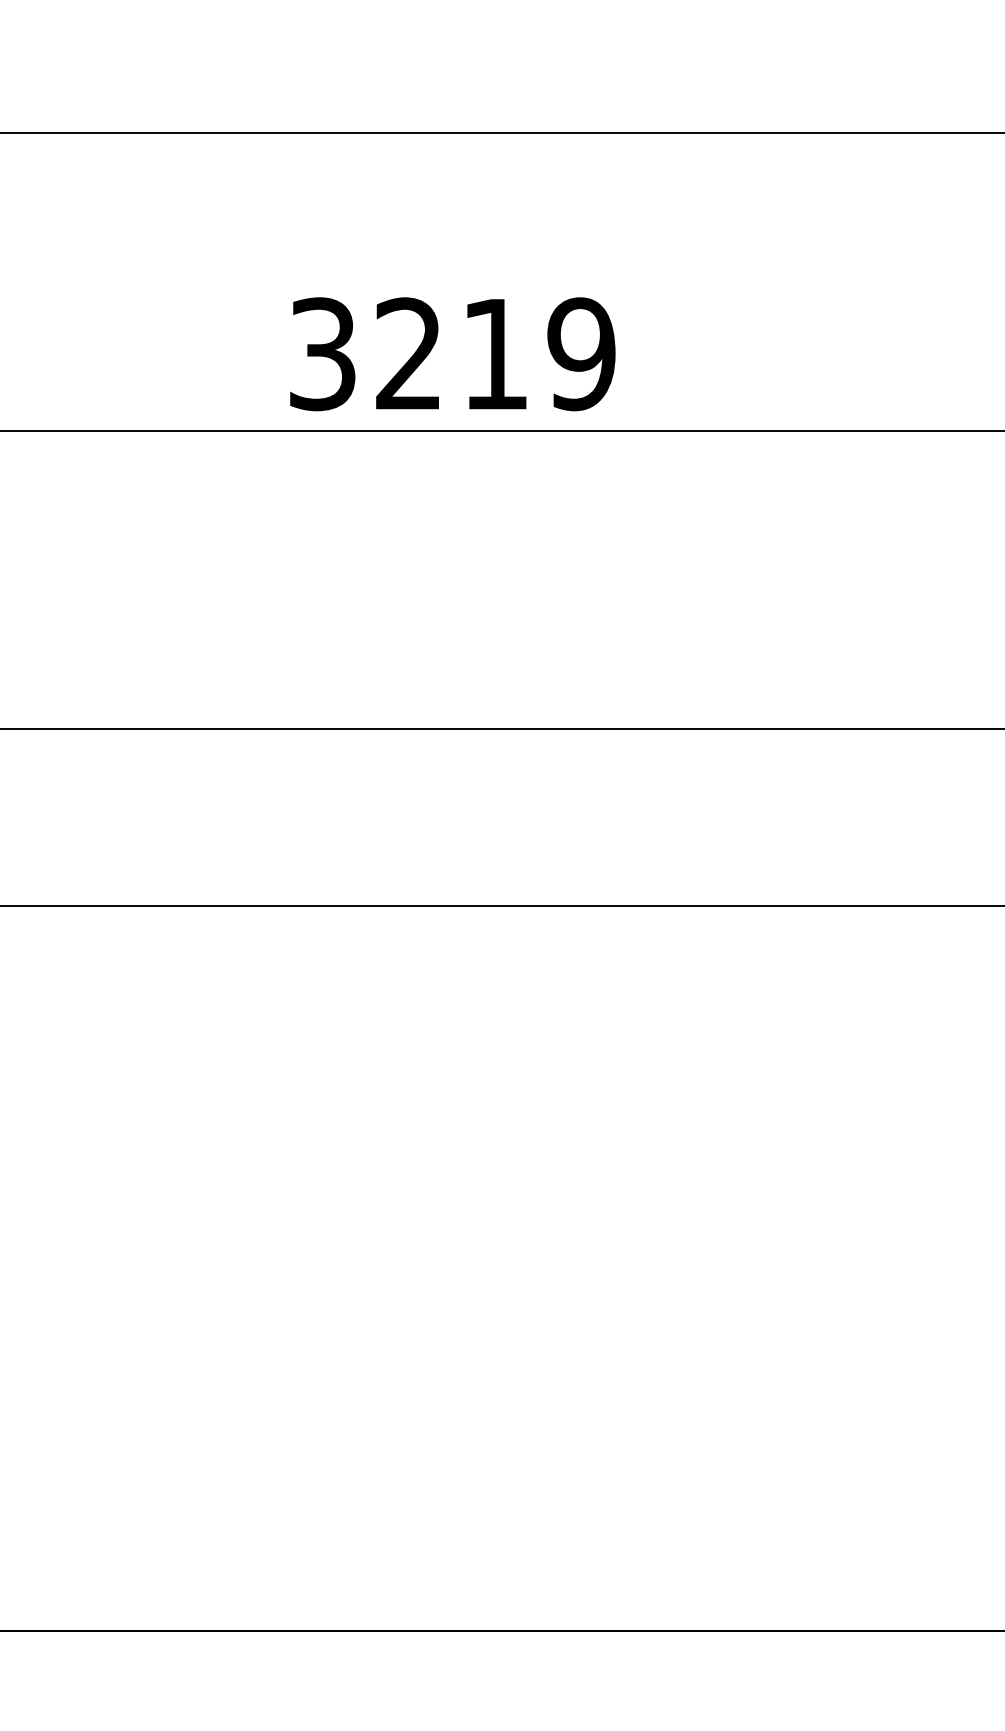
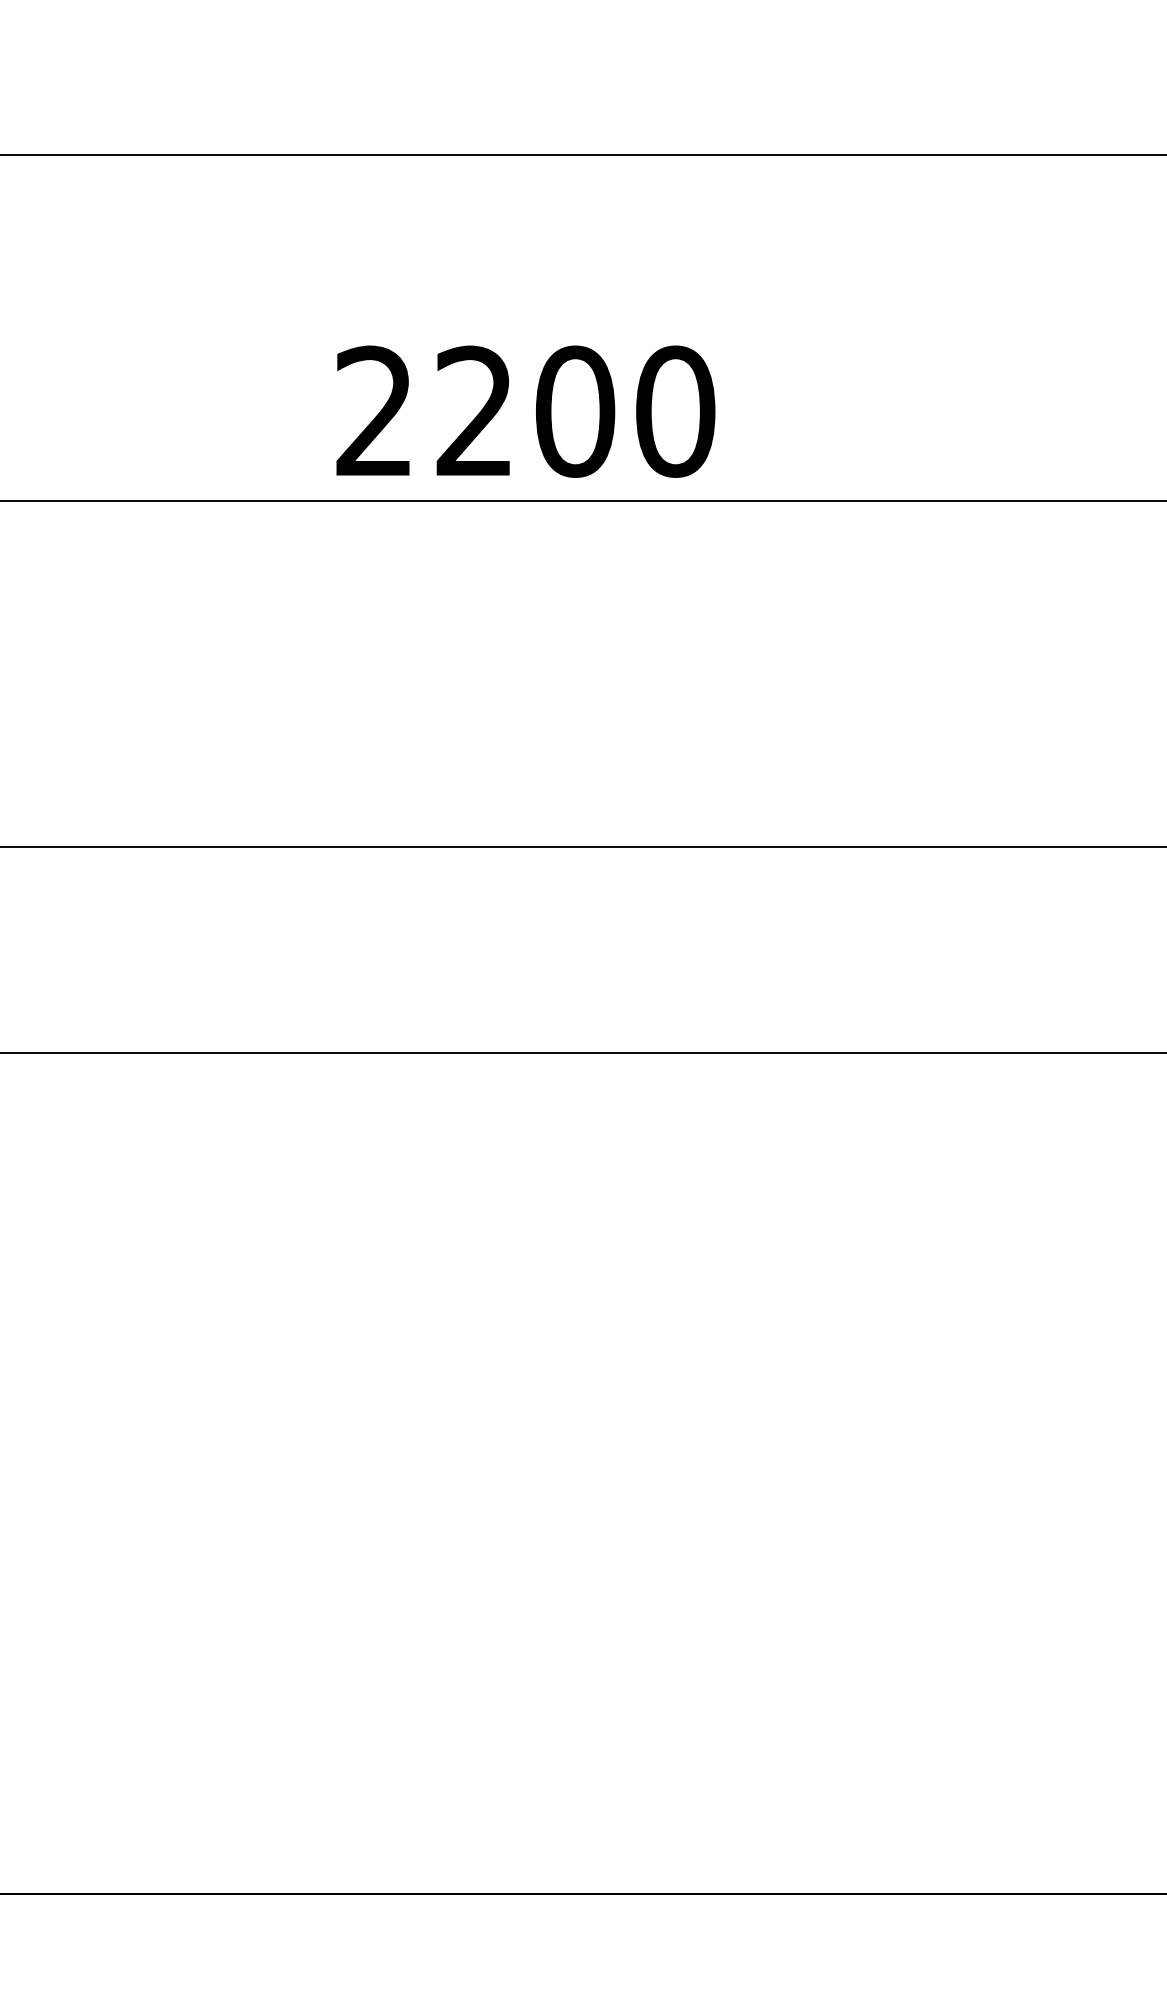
text: (452, 354) -> (525, 411), 3219 -> 2200

